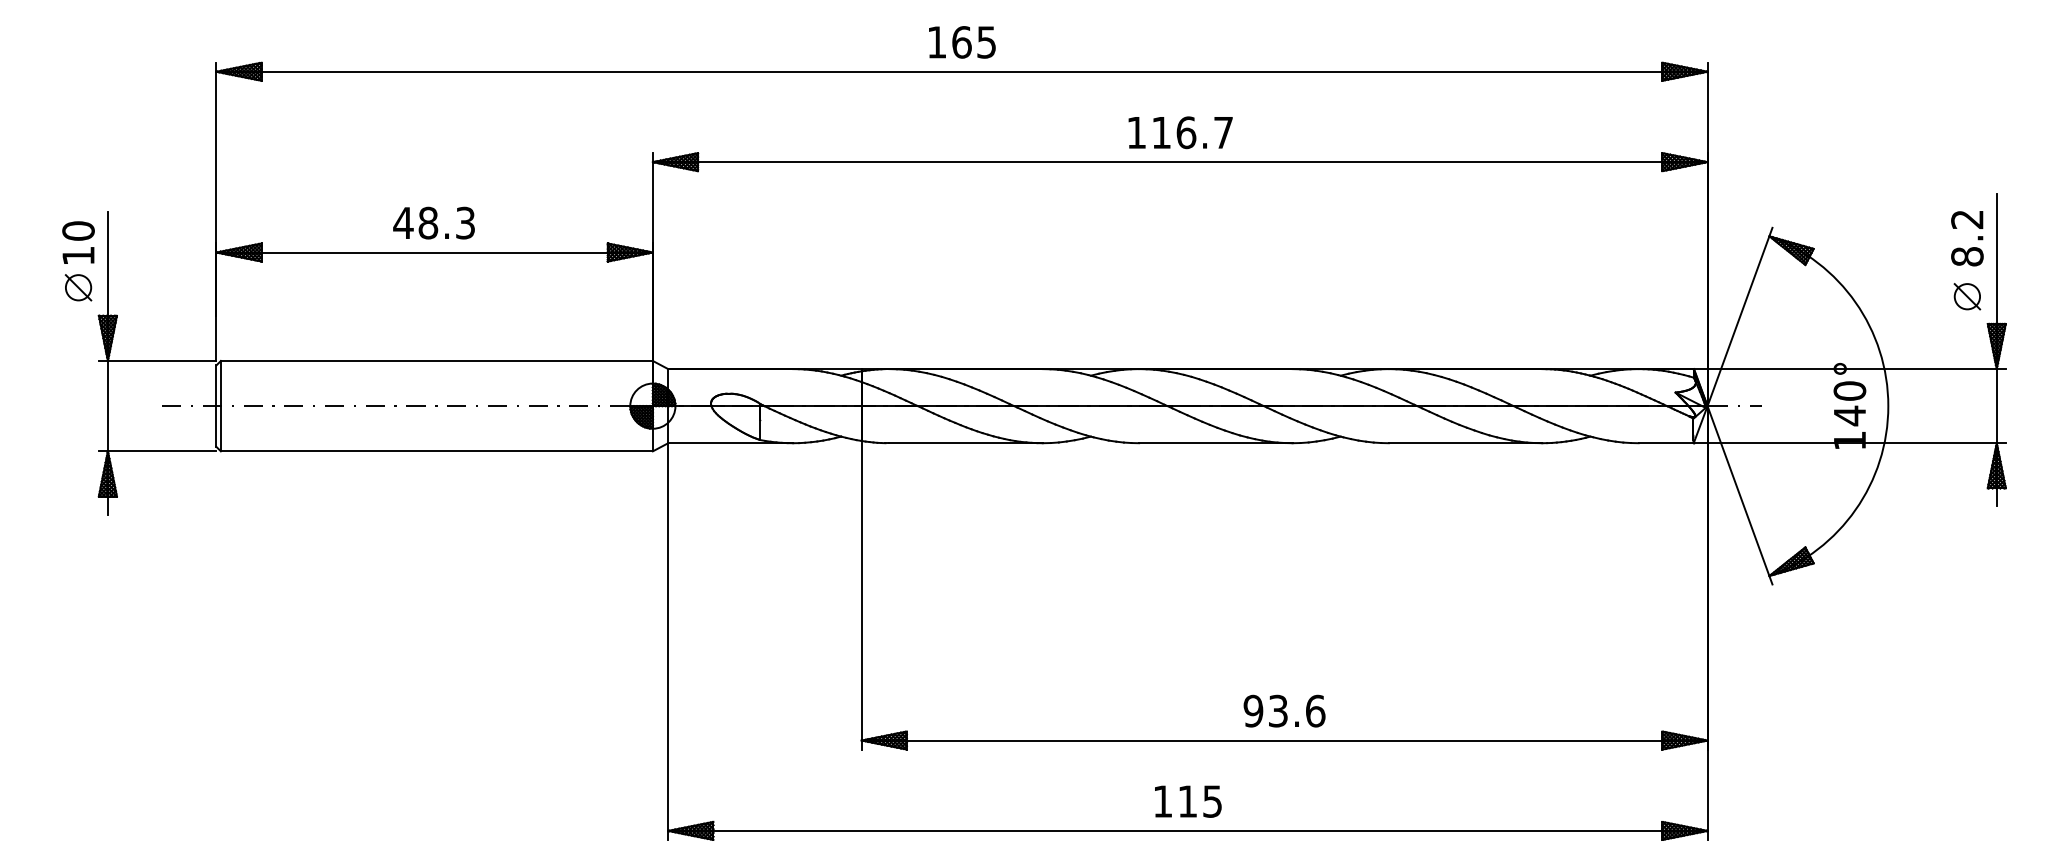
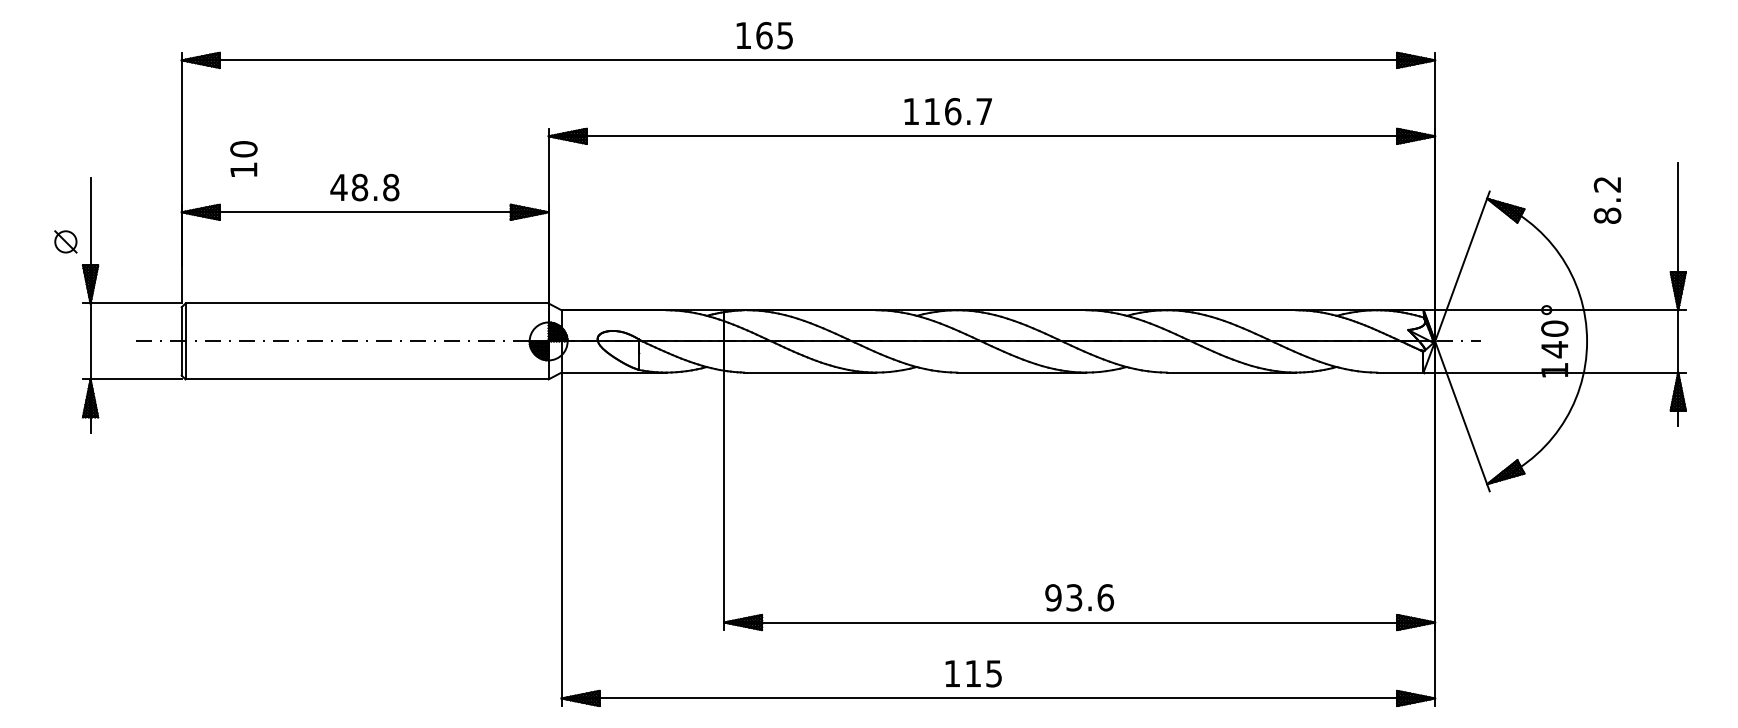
text: (962, 42) -> (764, 35), moved
text: (1179, 132) -> (947, 111), moved
text: (465, 223) -> (391, 187), 48.3 -> 48.8
text: (1967, 238) -> (1607, 200), moved
text: (78, 242) -> (243, 158), moved
part: (1967, 296) -> (1653, 249), removed
text: (1188, 801) -> (973, 673), moved

